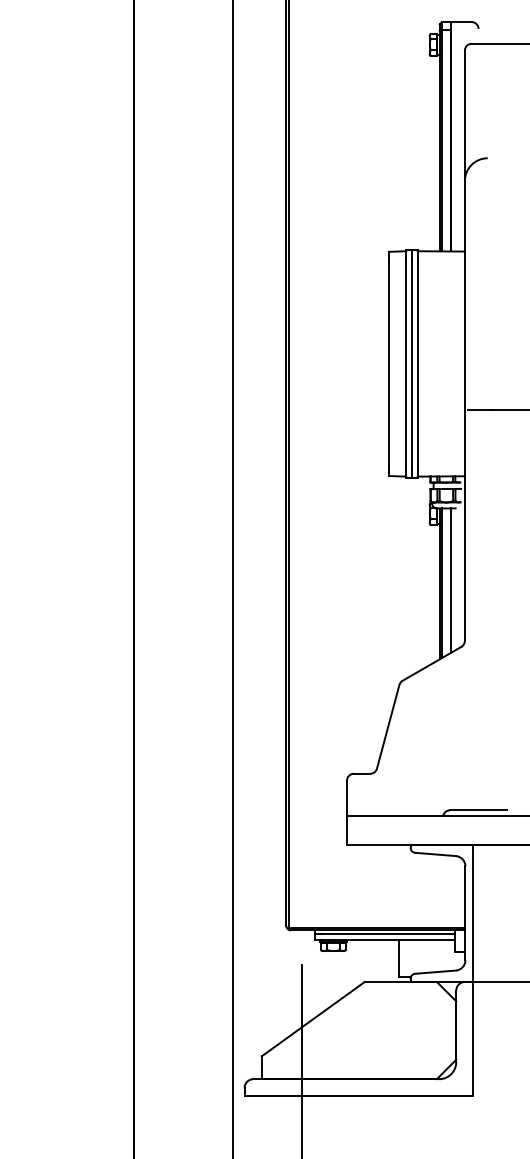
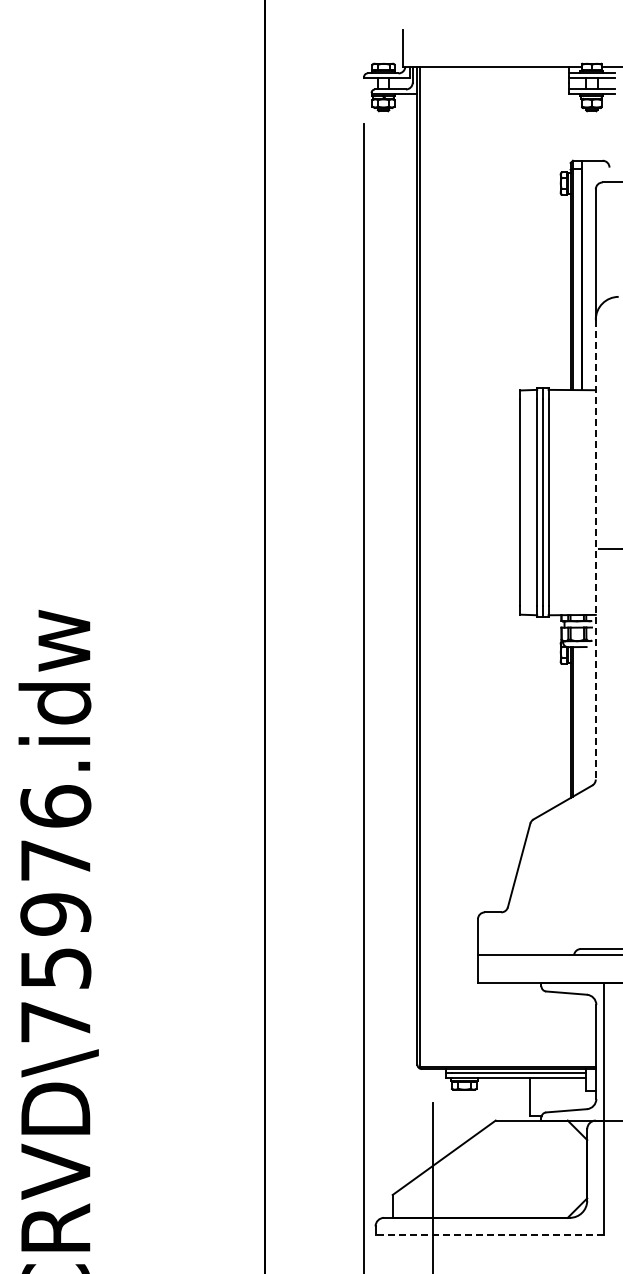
line: (464, 410) -> (595, 549), solid -> dashed
line: (451, 580) -> (582, 719), removed
line: (358, 1096) -> (489, 1235), solid -> dashed

